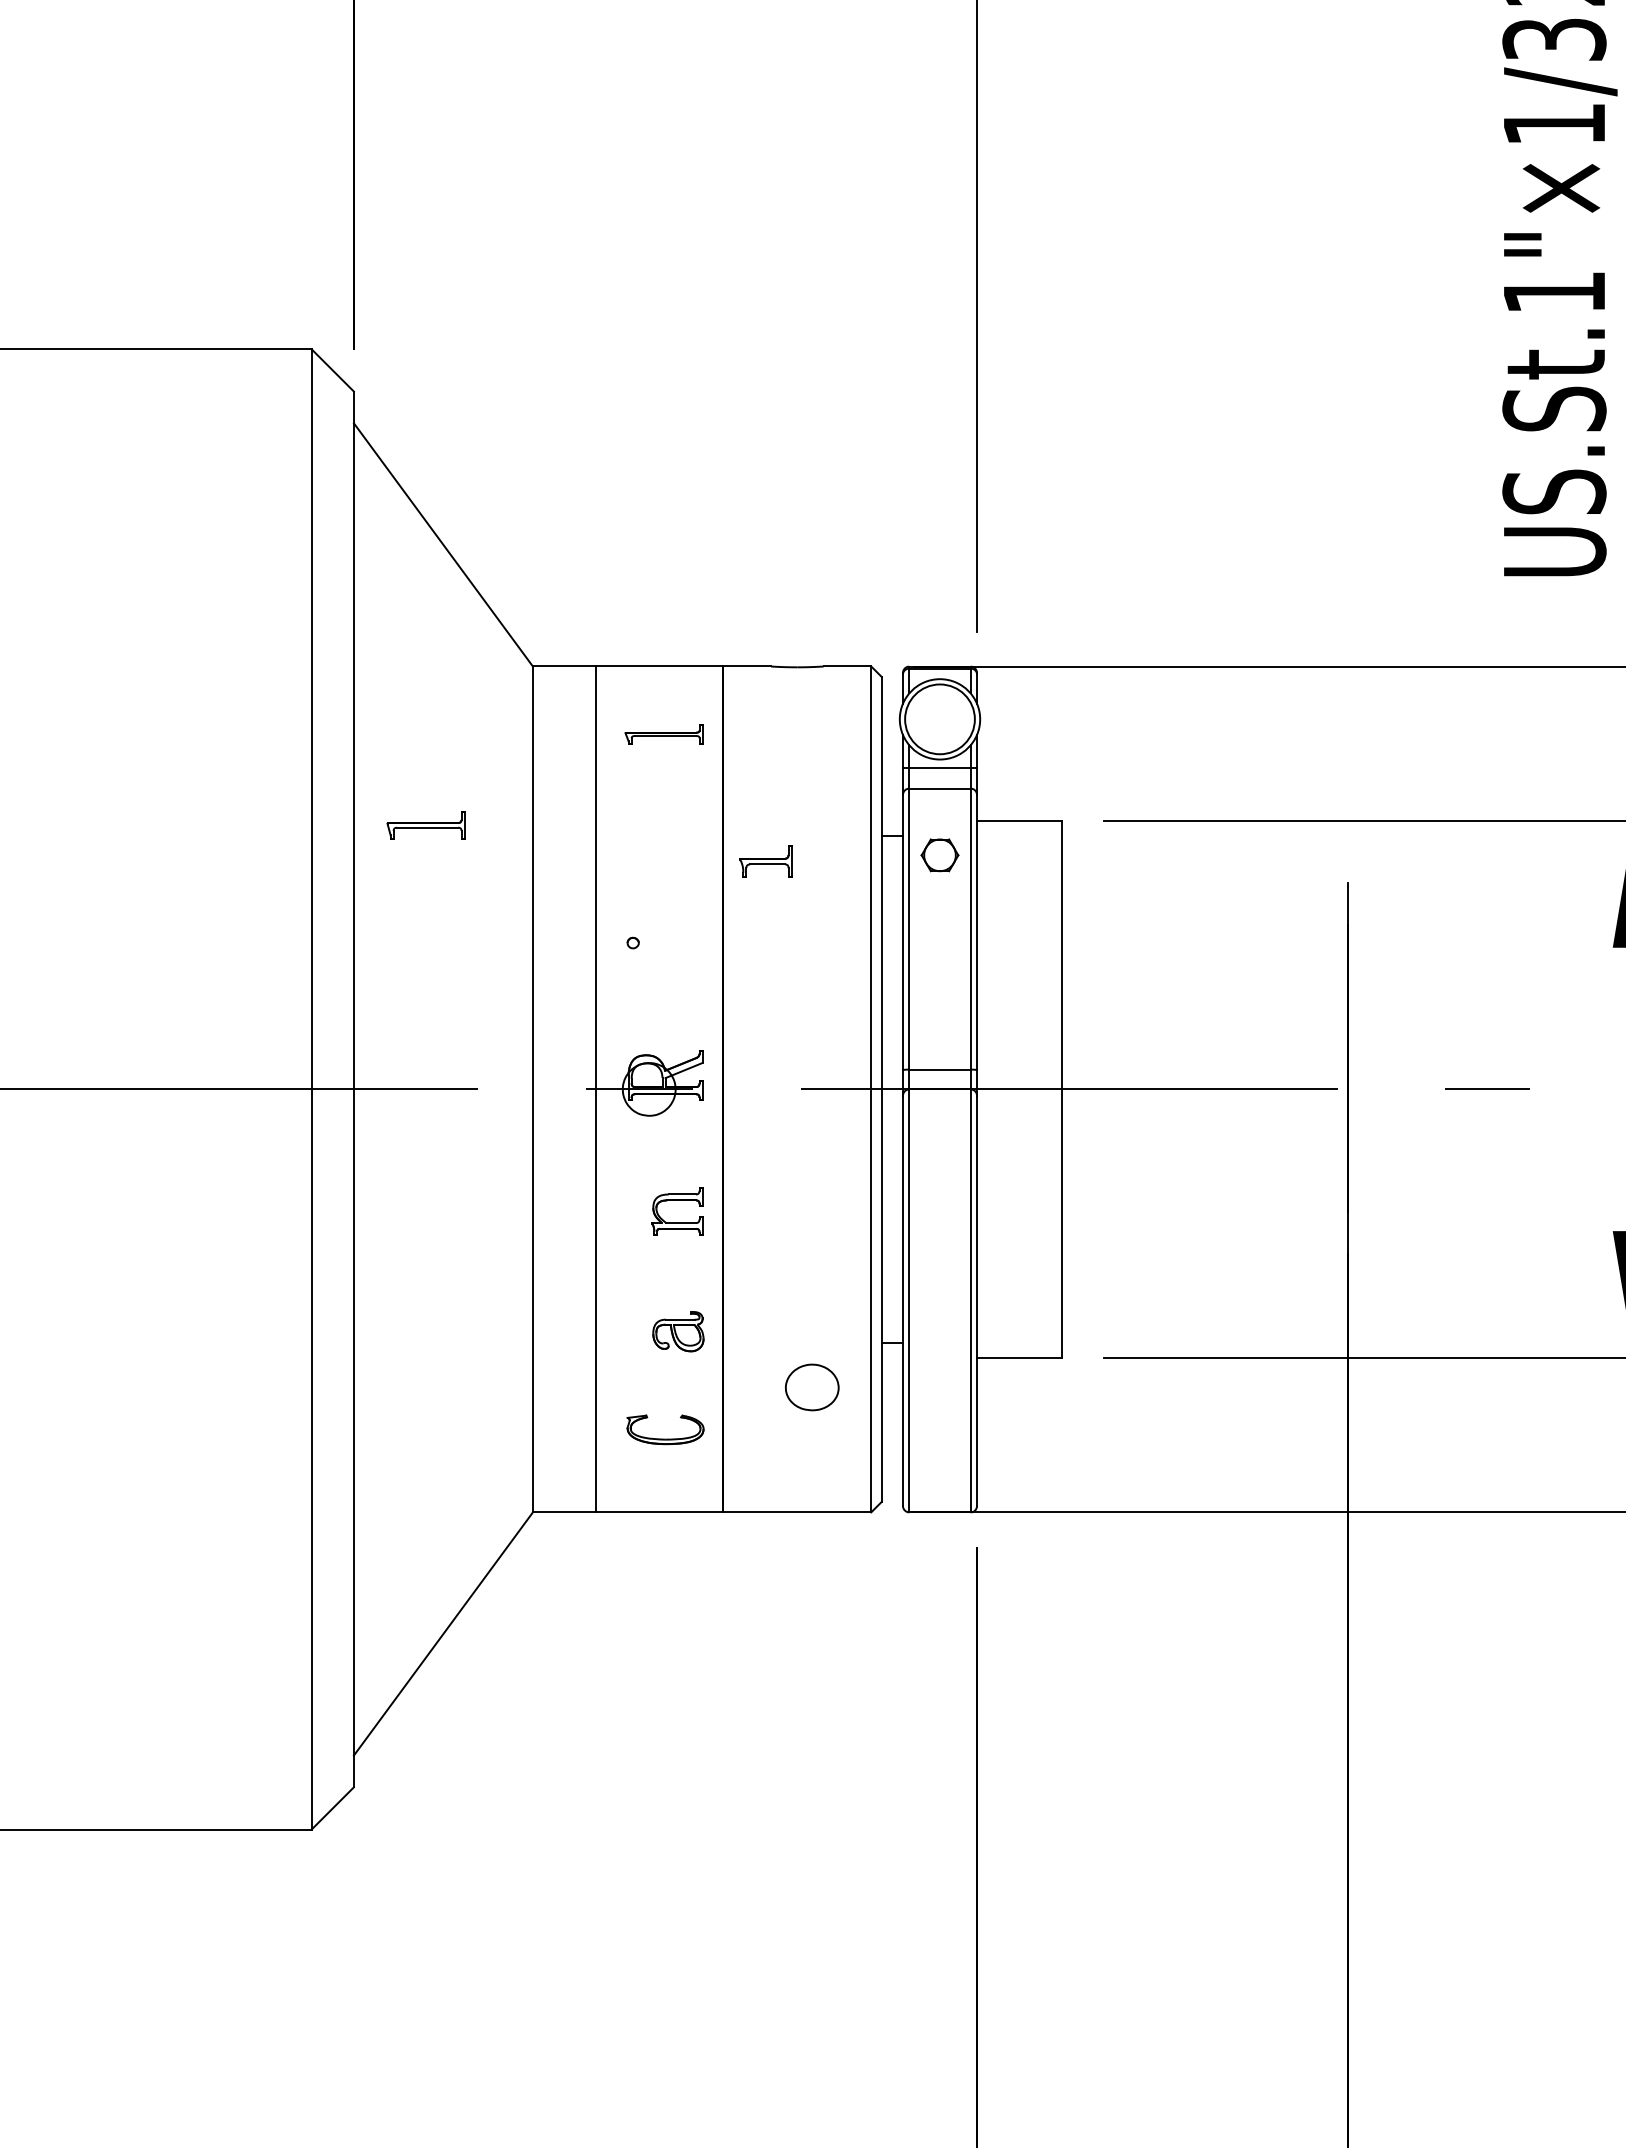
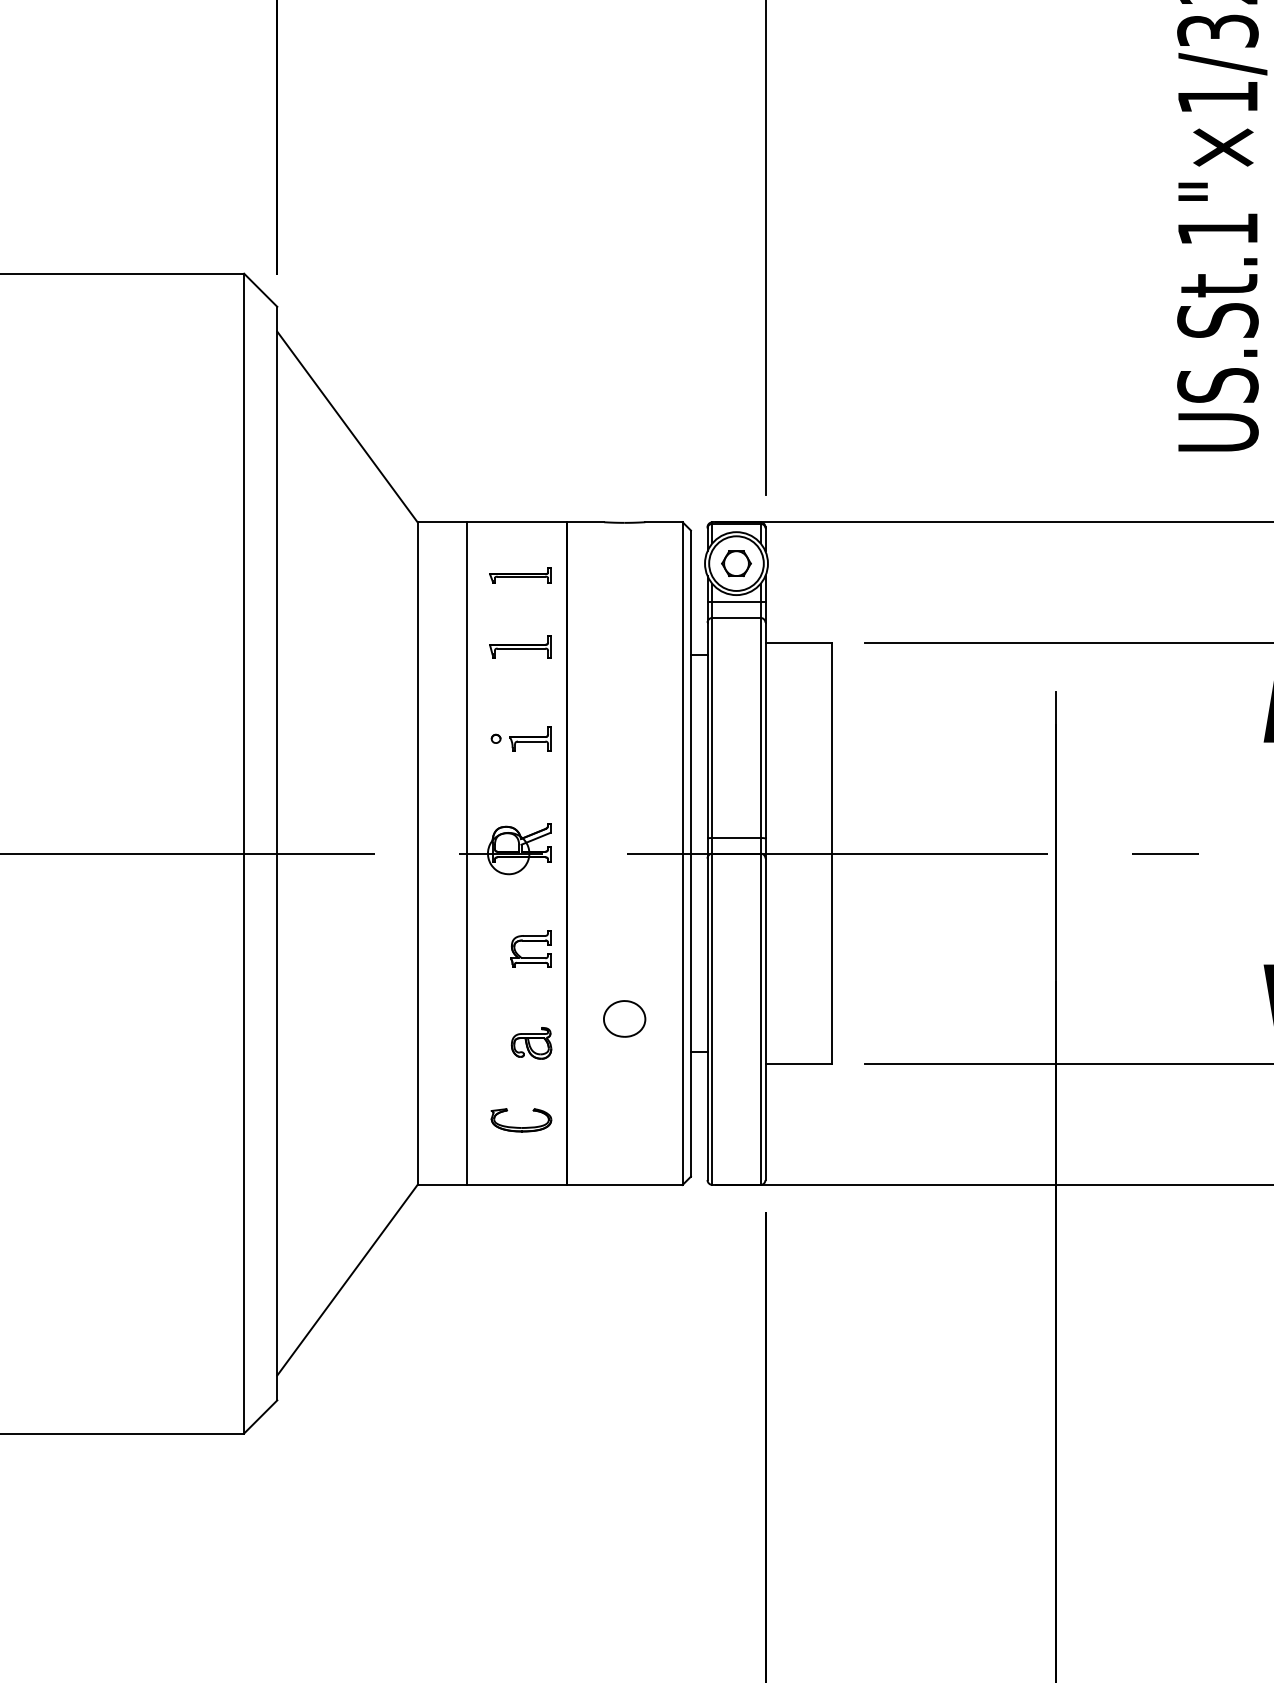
part: (425, 825) -> (519, 646), moved
part: (939, 855) -> (736, 563), moved
part: (765, 861) -> (530, 739), moved
part: (811, 1387) -> (624, 1018), moved

